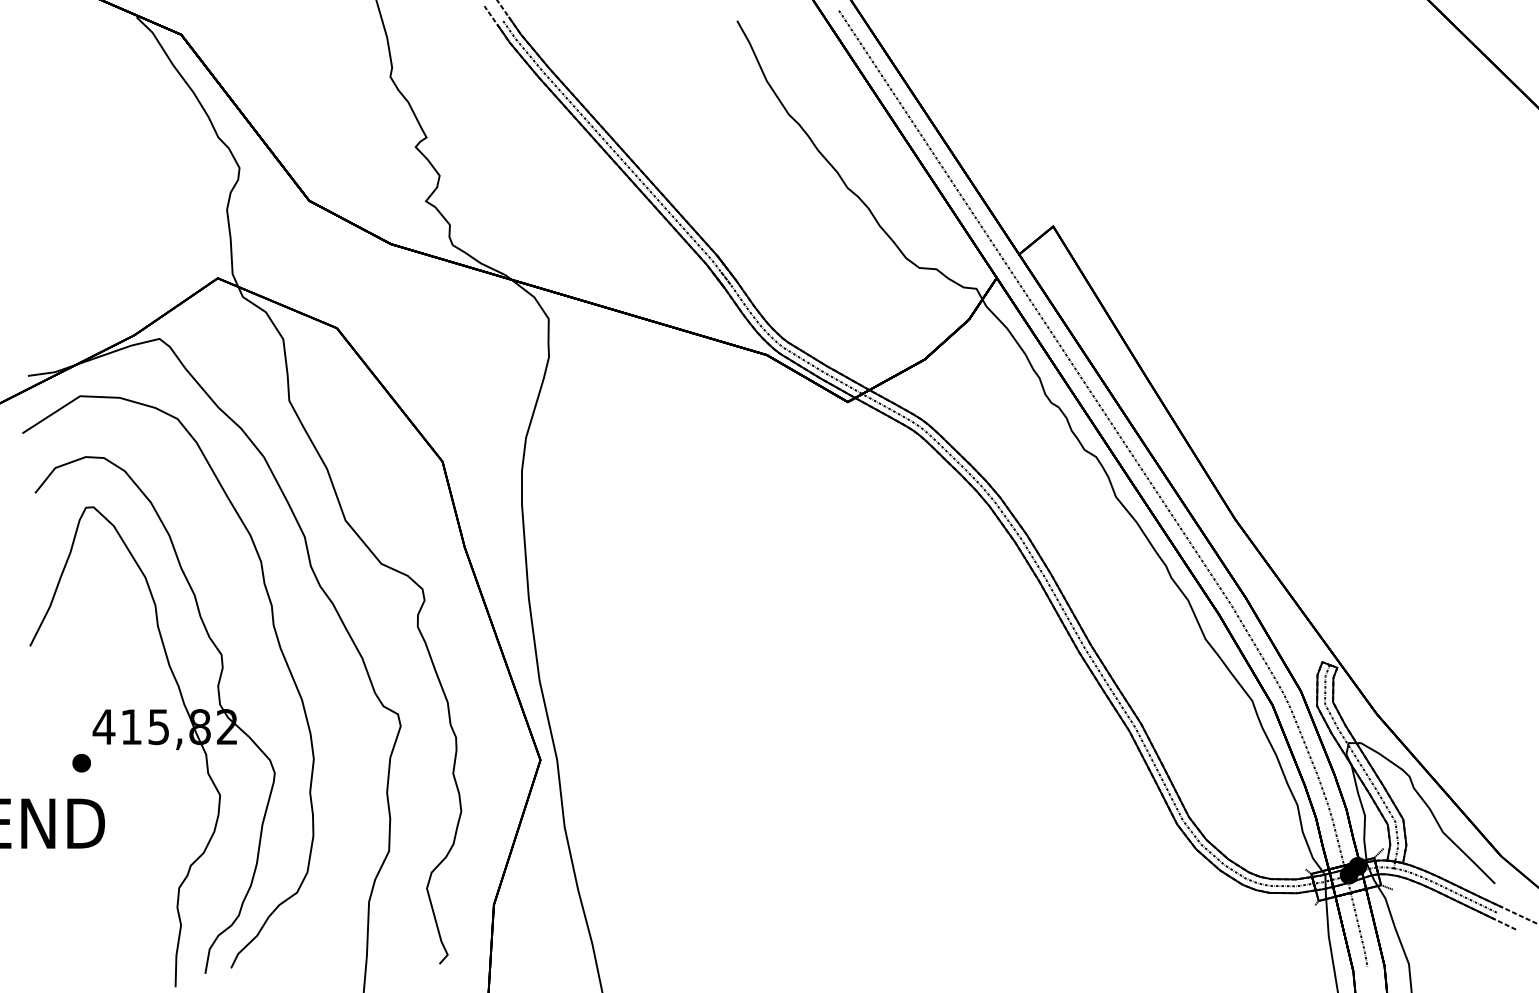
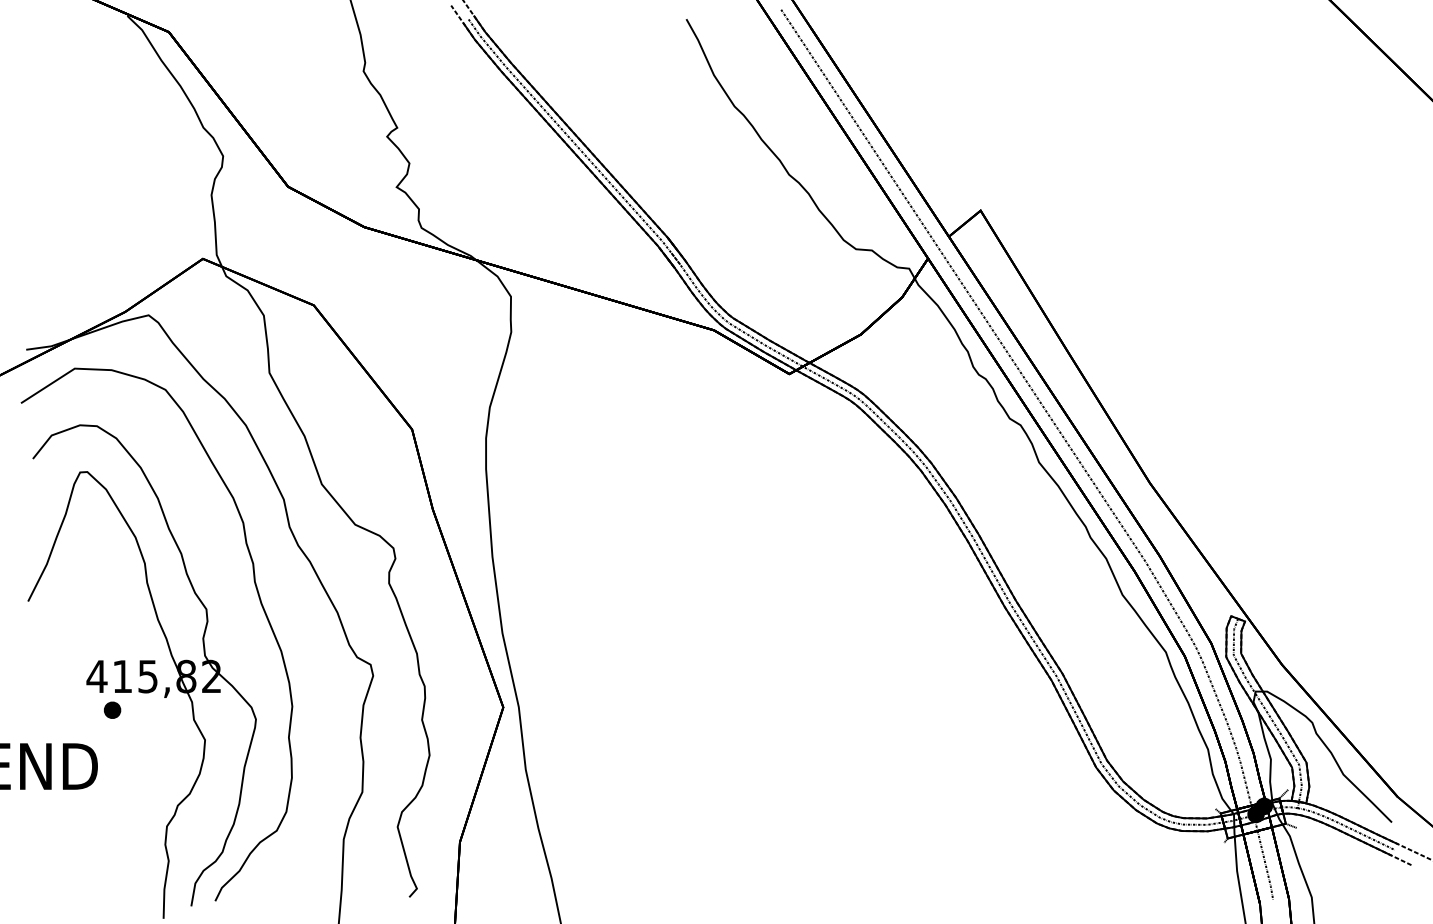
part: (81, 763) -> (112, 710), moved

